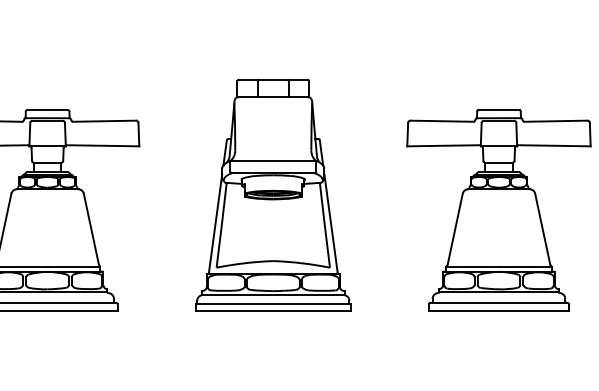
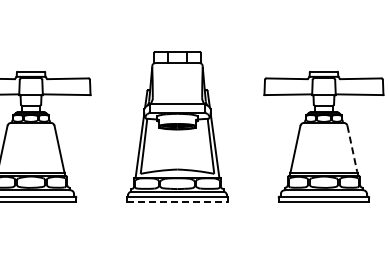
line: (542, 230) -> (352, 149), solid -> dashed
line: (273, 311) -> (177, 202), solid -> dashed

